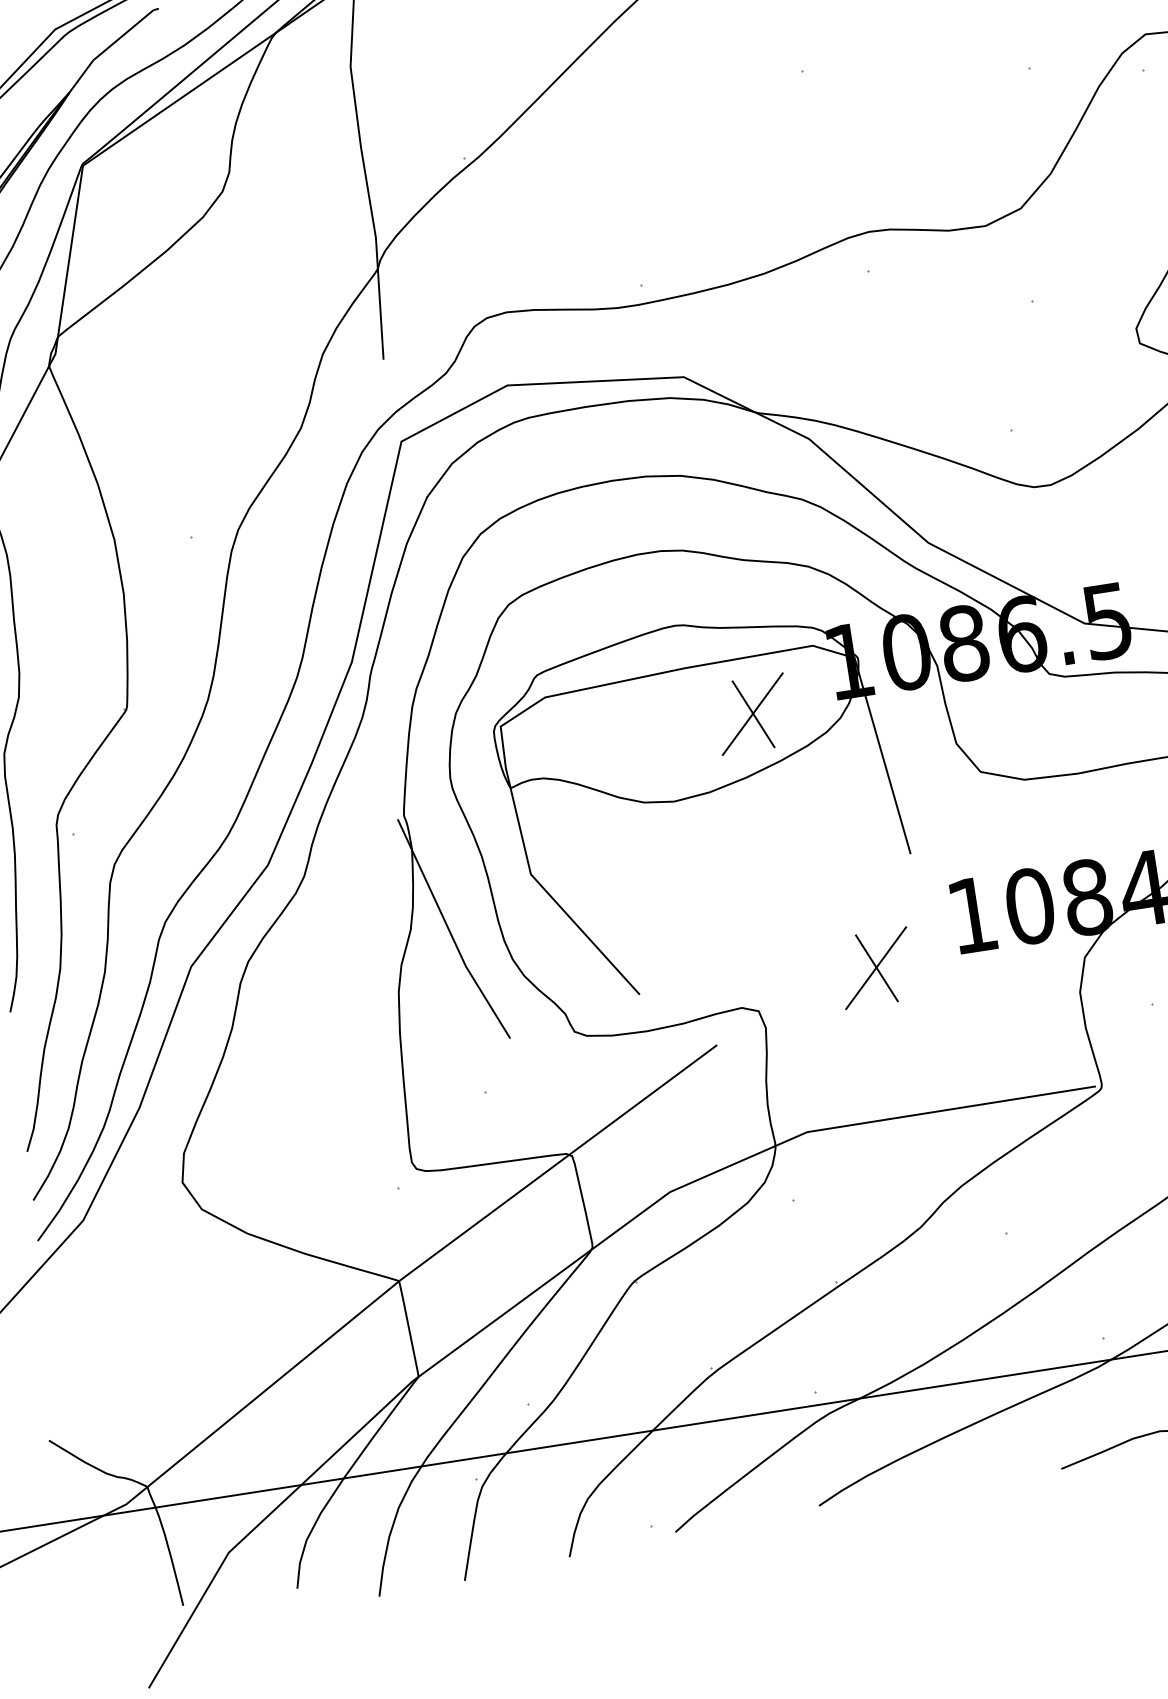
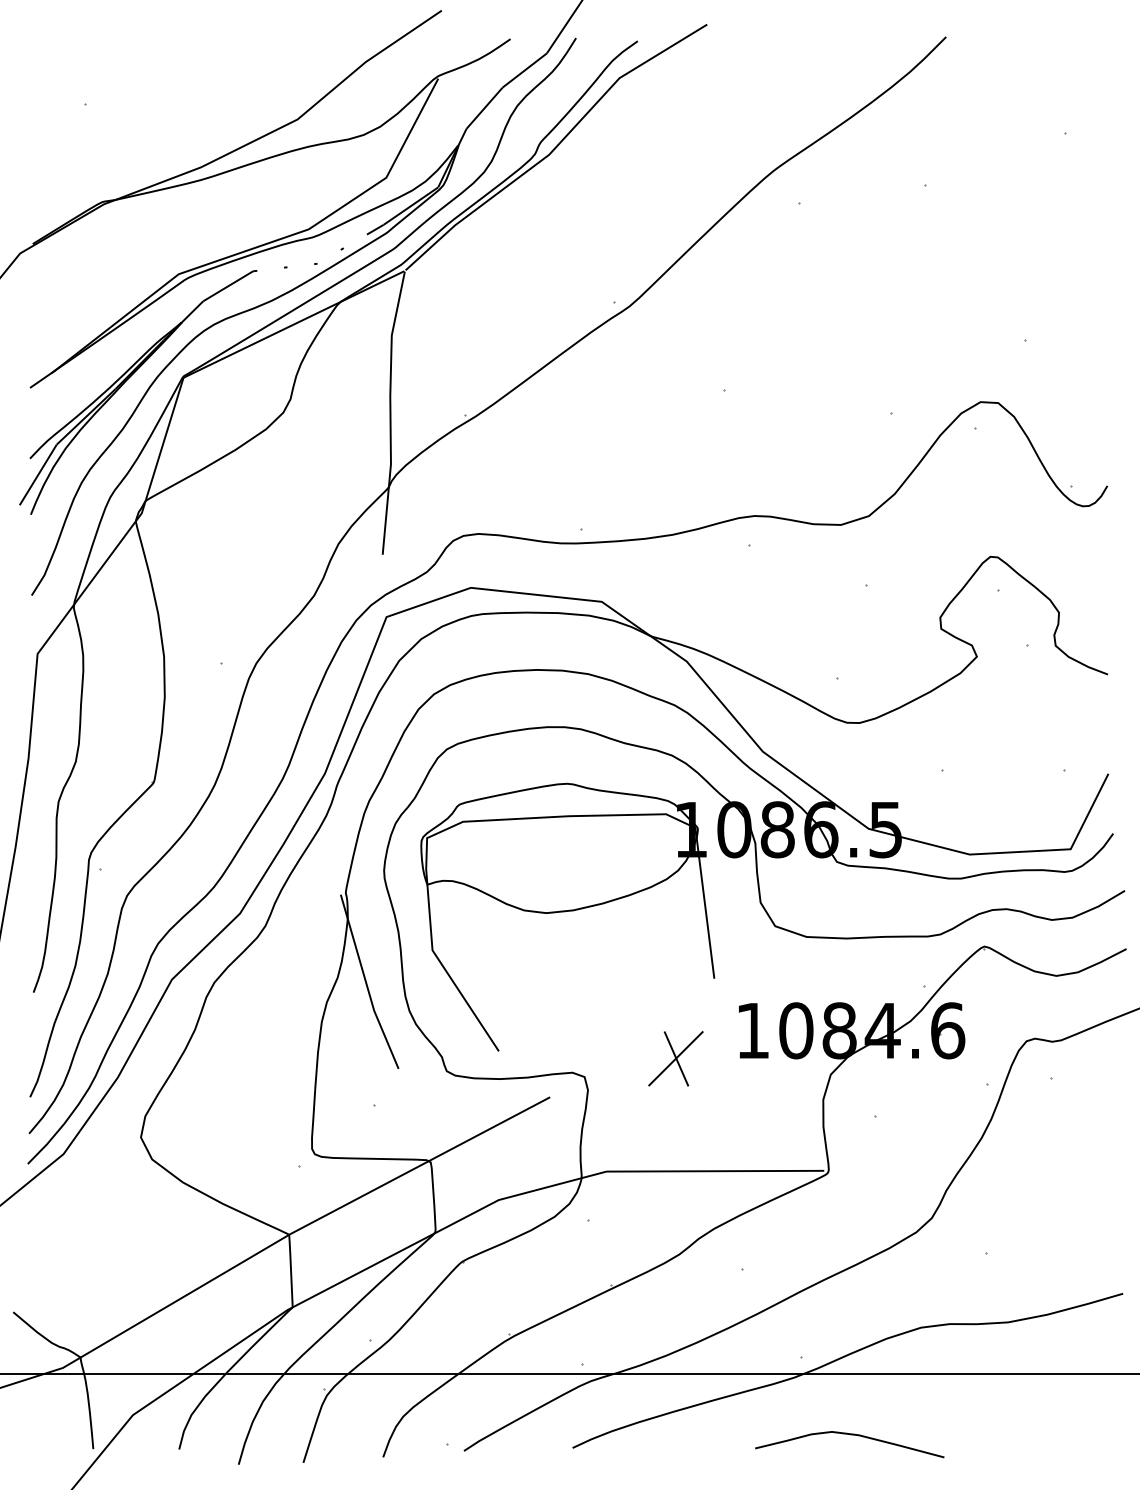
part: (751, 713) -> (613, 857), removed

